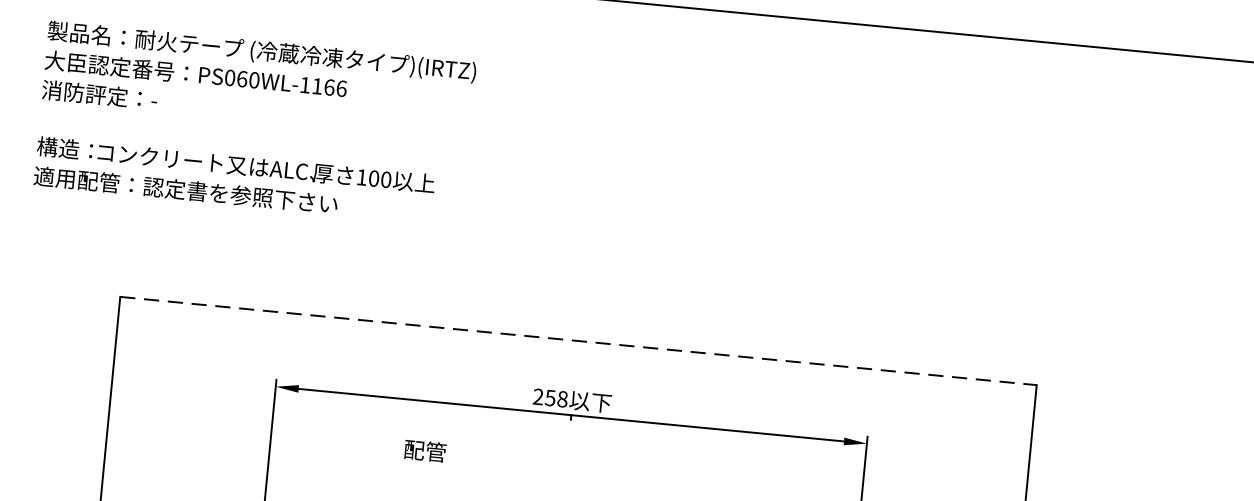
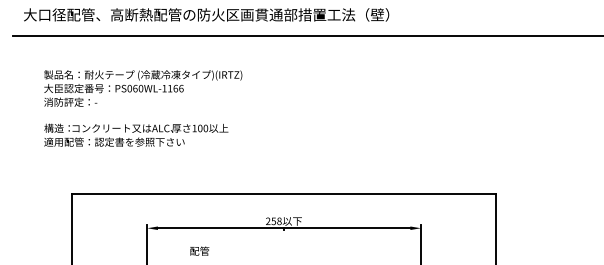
text: (255, 123) -> (143, 108), moved
line: (579, 340) -> (284, 193), dashed -> solid
text: (424, 449) -> (199, 250), moved

